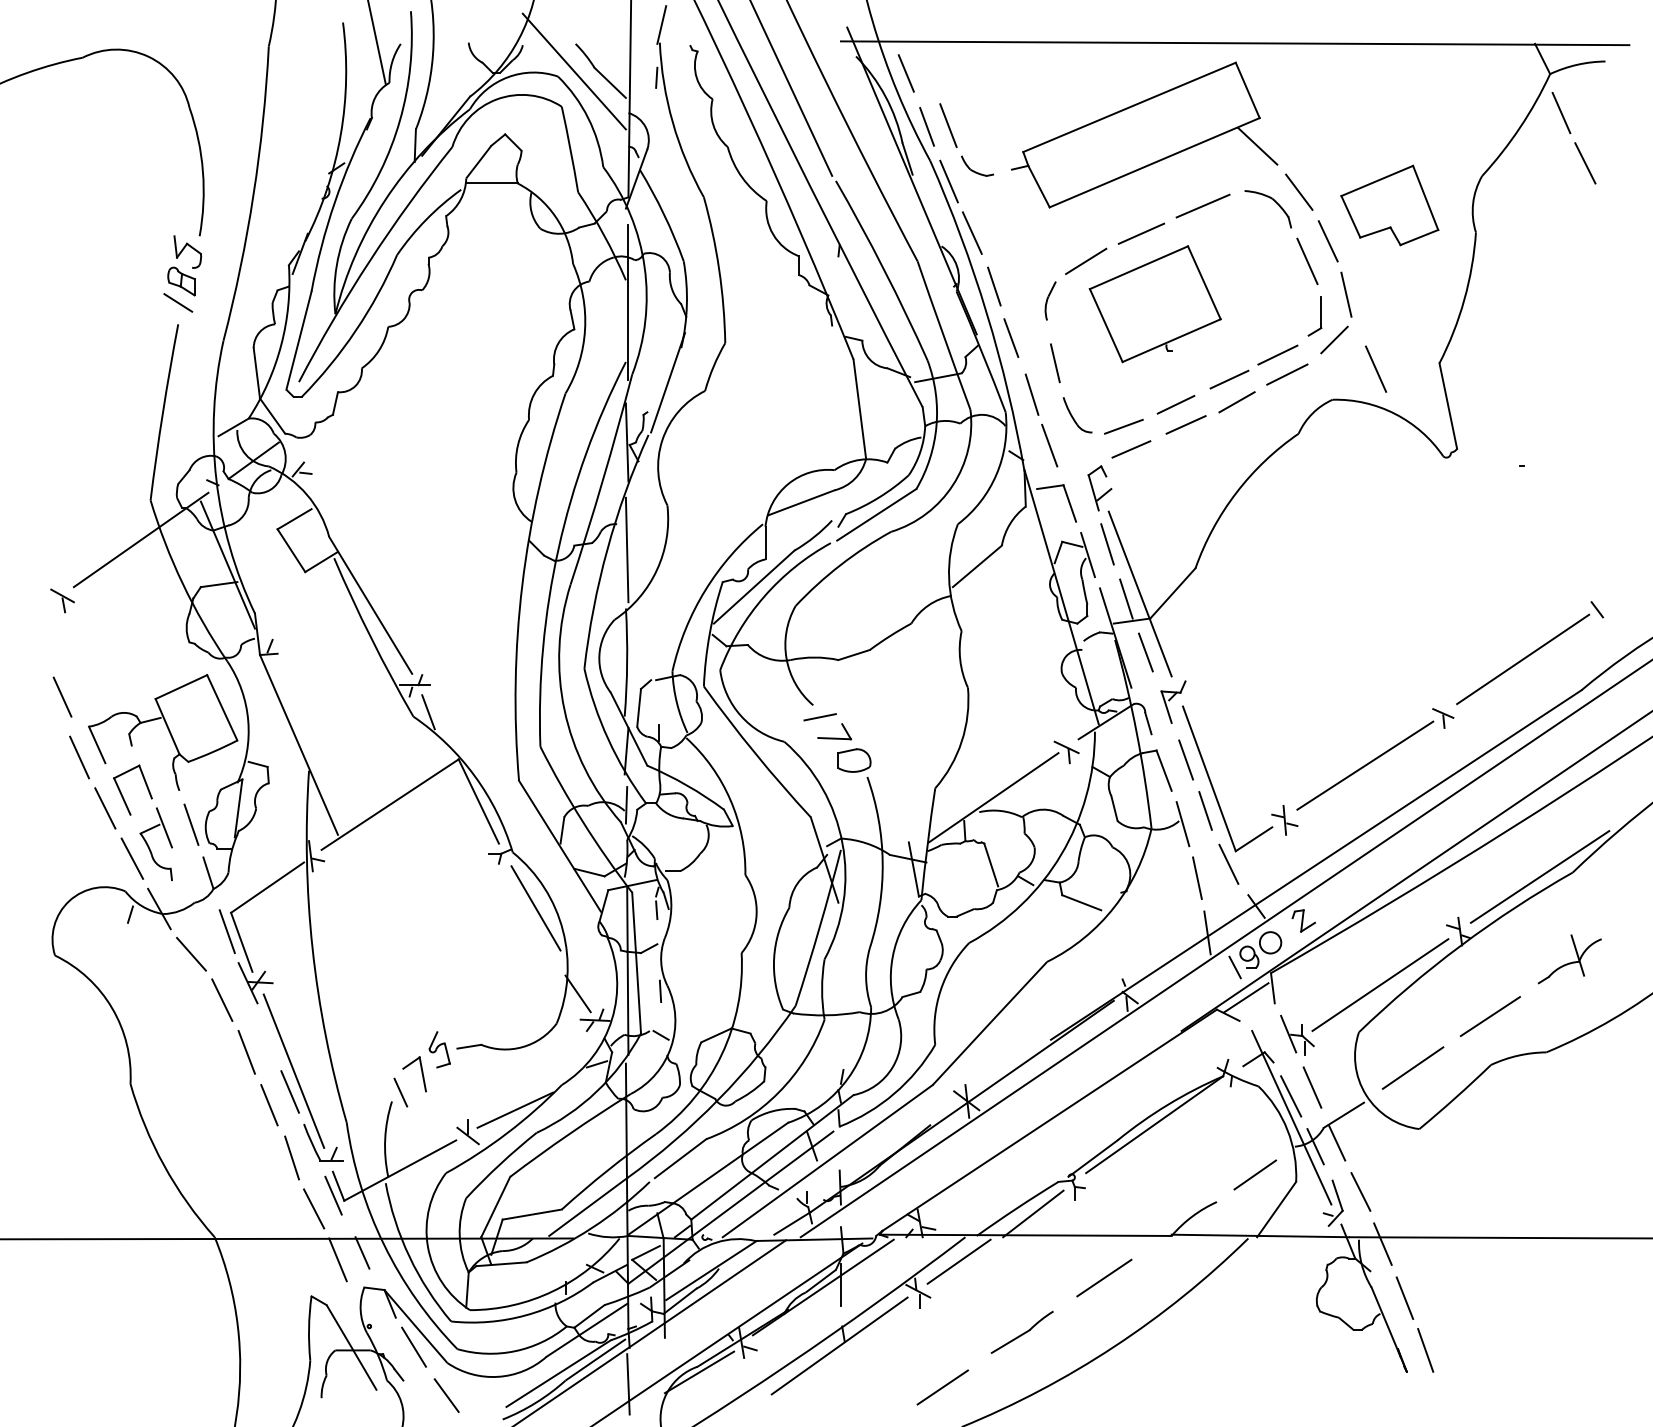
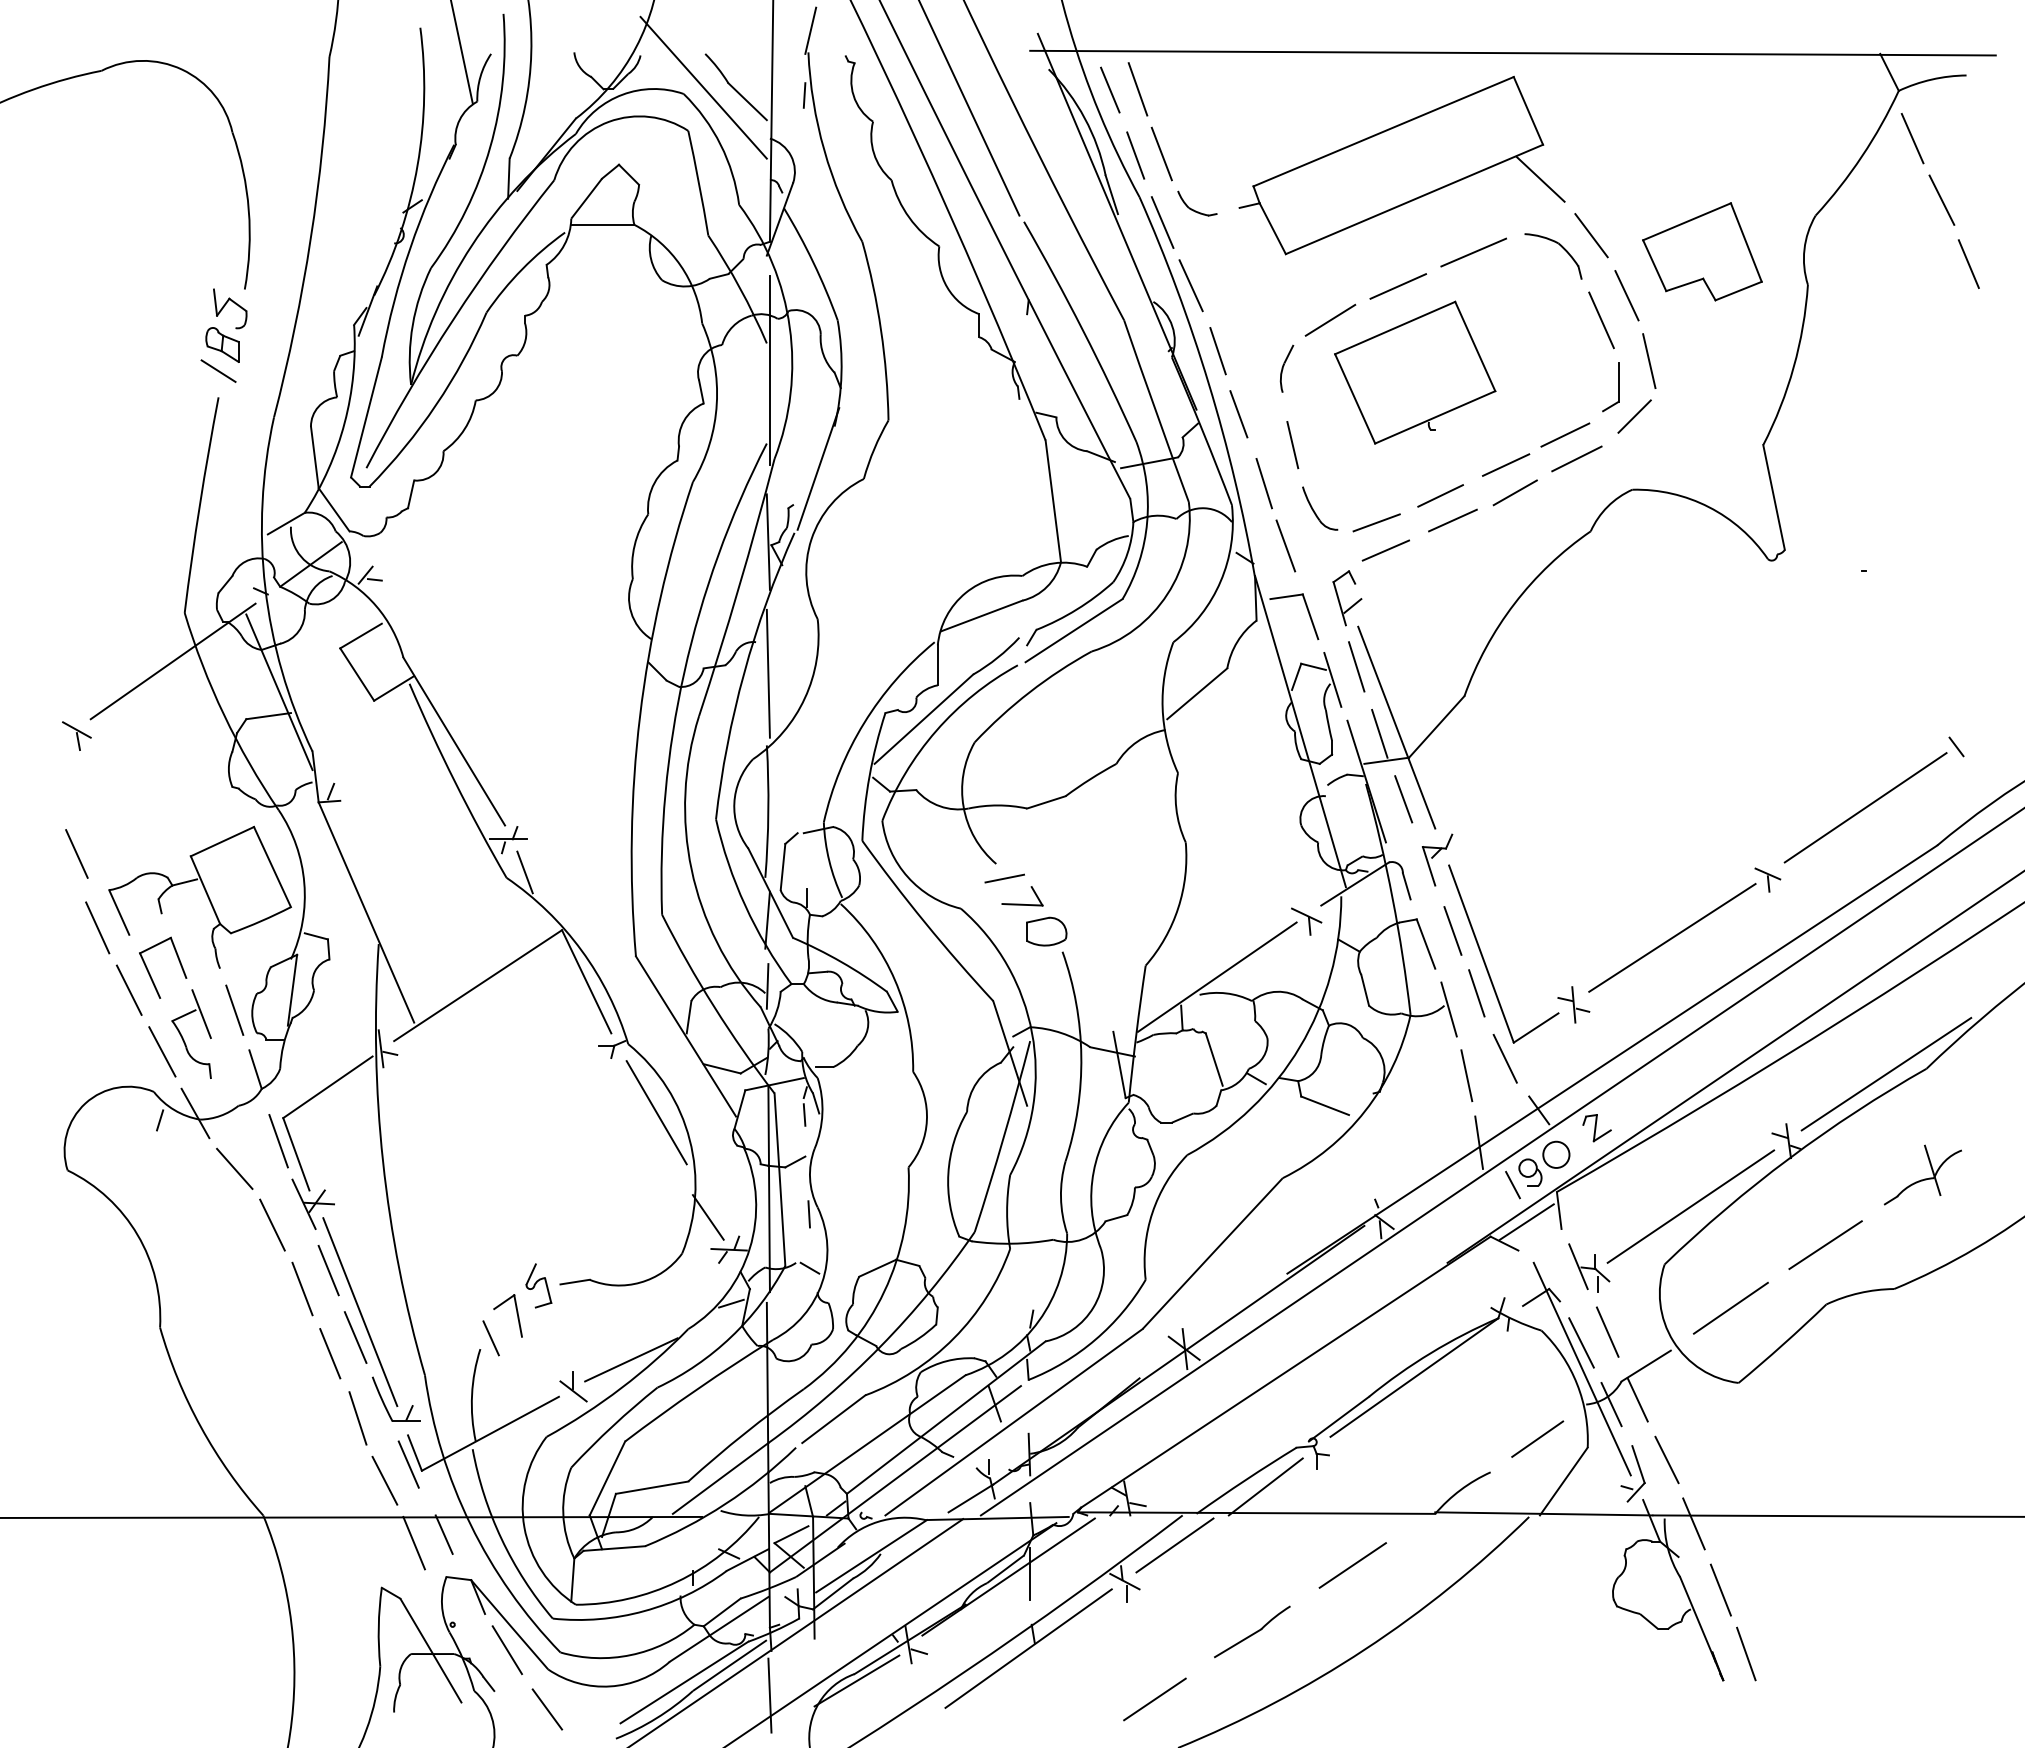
line: (928, 72) -> (1137, 89), added
line: (1607, 215) -> (1968, 263), added
line: (1376, 369) -> (1685, 452), removed
line: (268, 1037) -> (328, 1270), added

